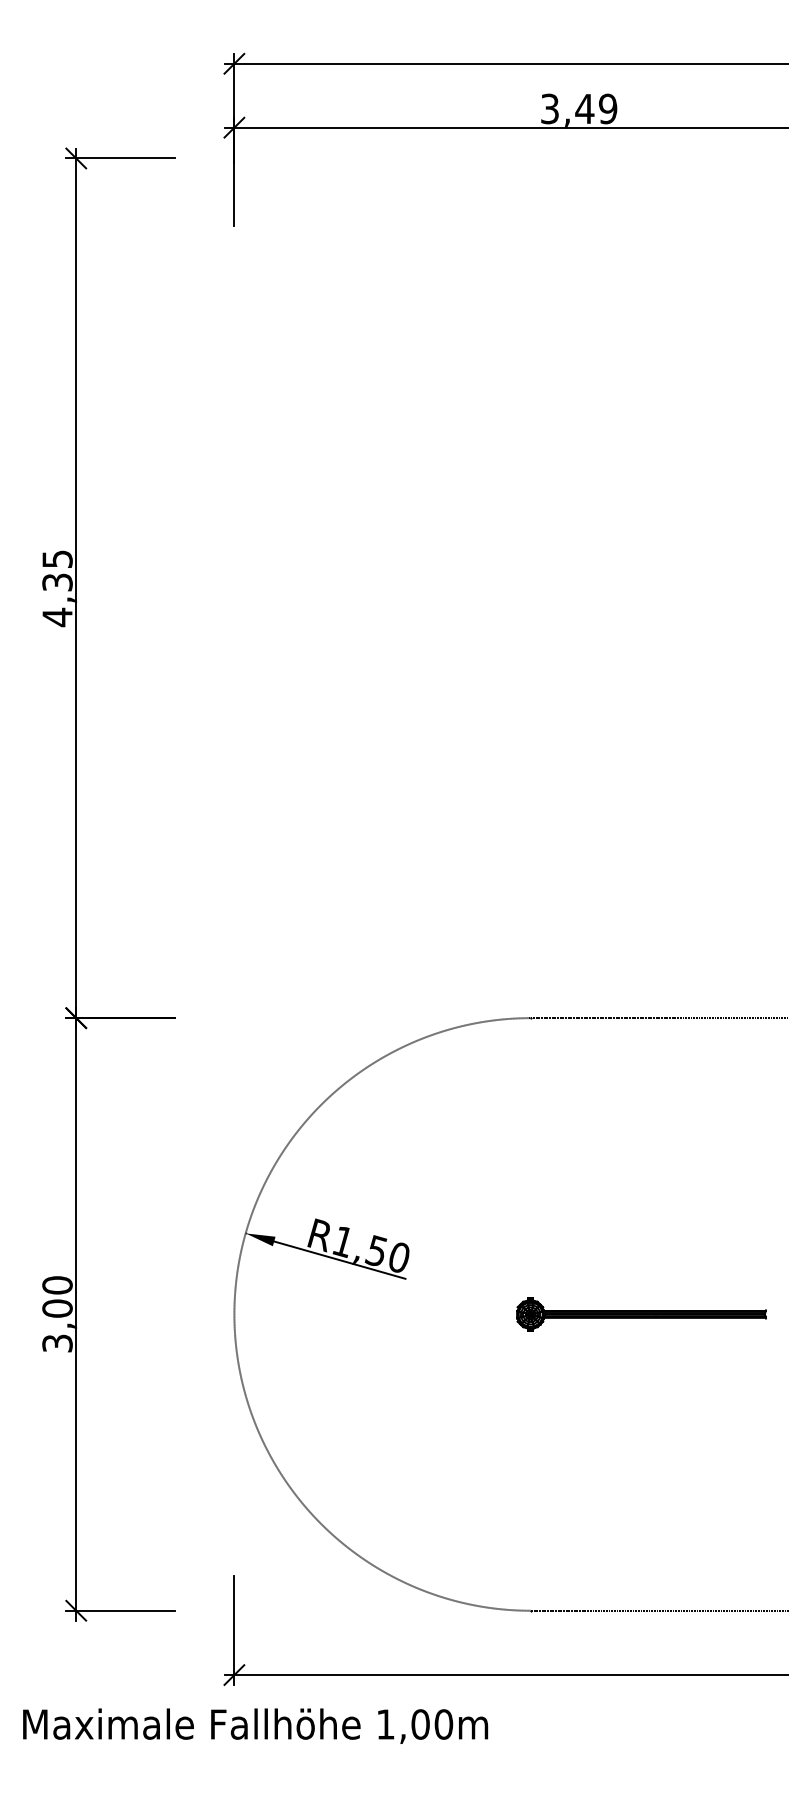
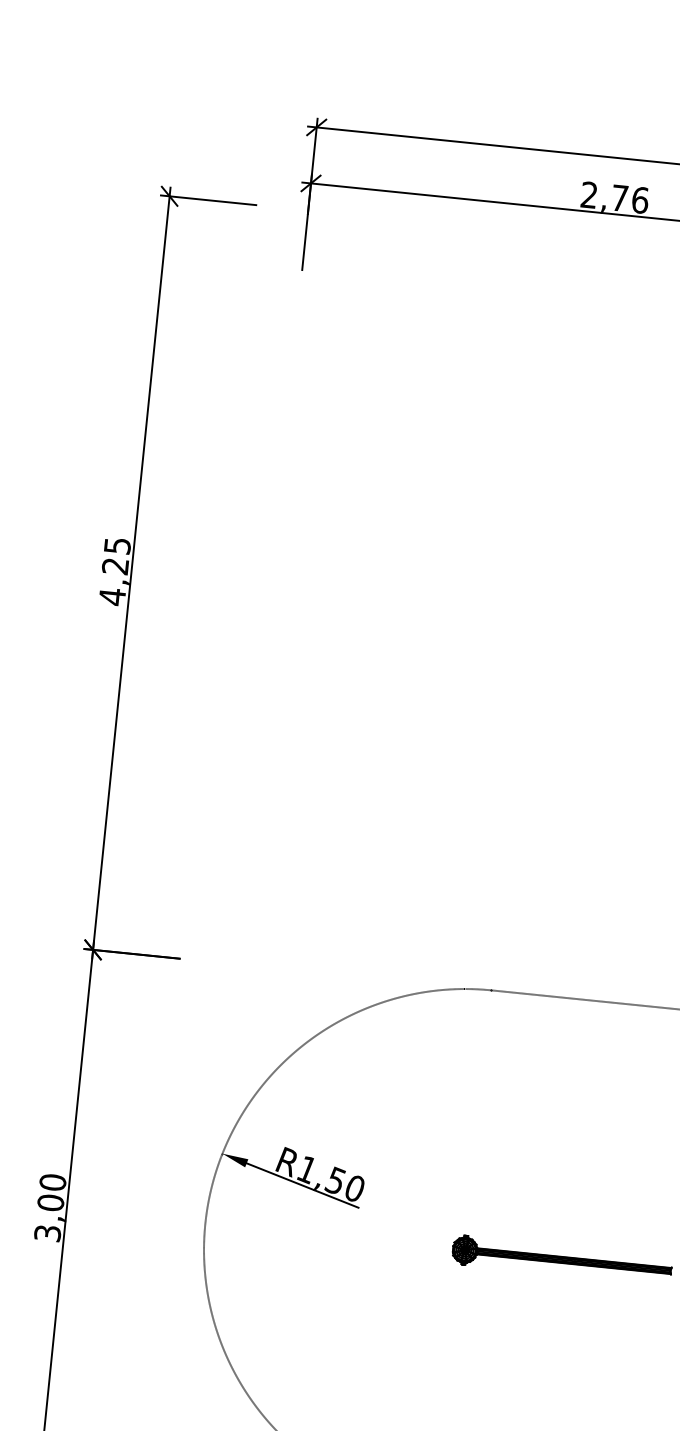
text: (579, 108) -> (615, 197), 3,49 -> 2,76
text: (57, 582) -> (115, 566), 4,35 -> 4,25

